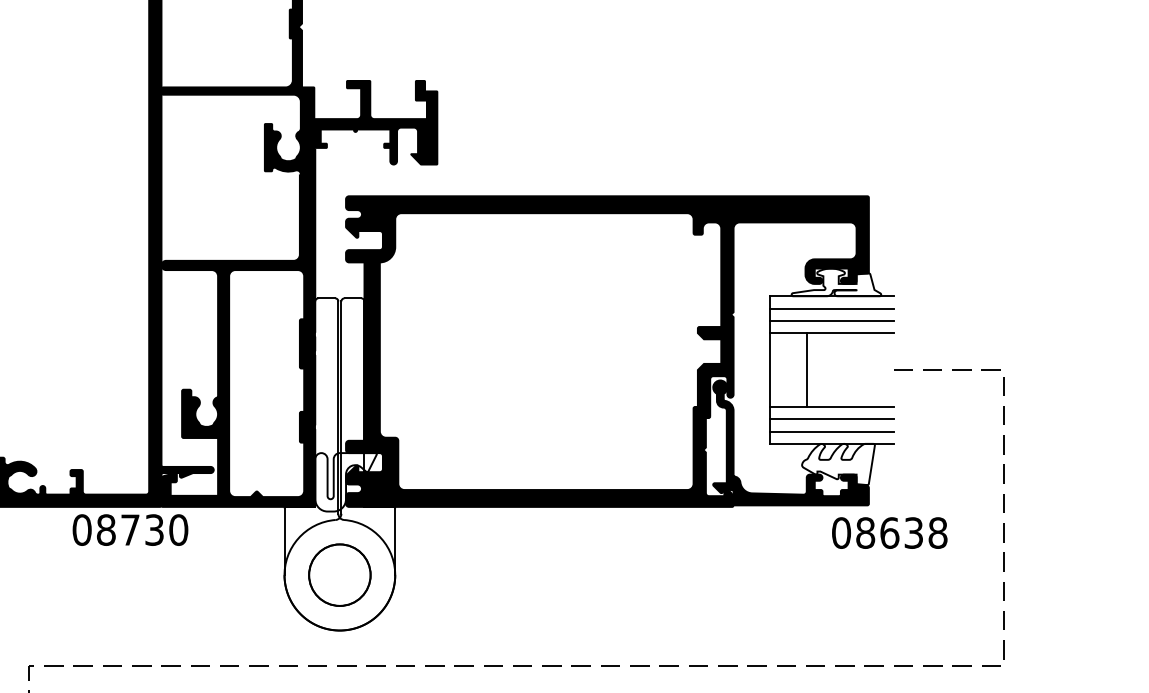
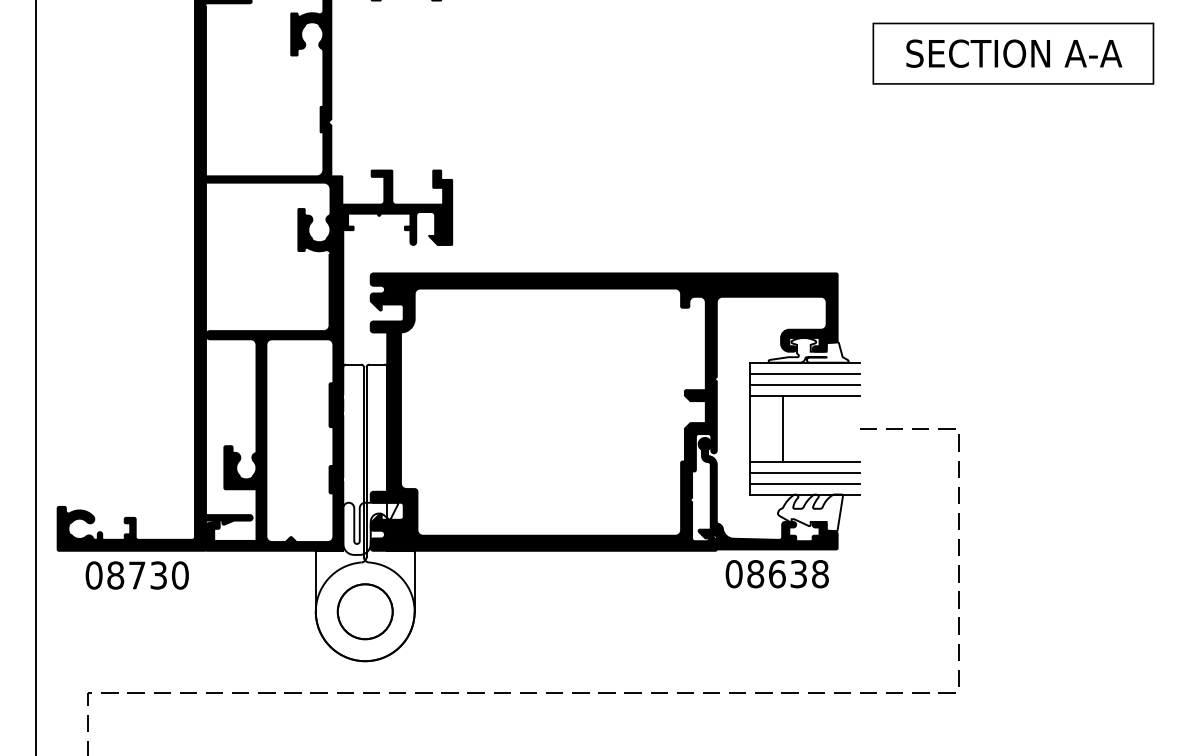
text: (129, 530) -> (136, 575), moved
text: (888, 533) -> (776, 574), moved

